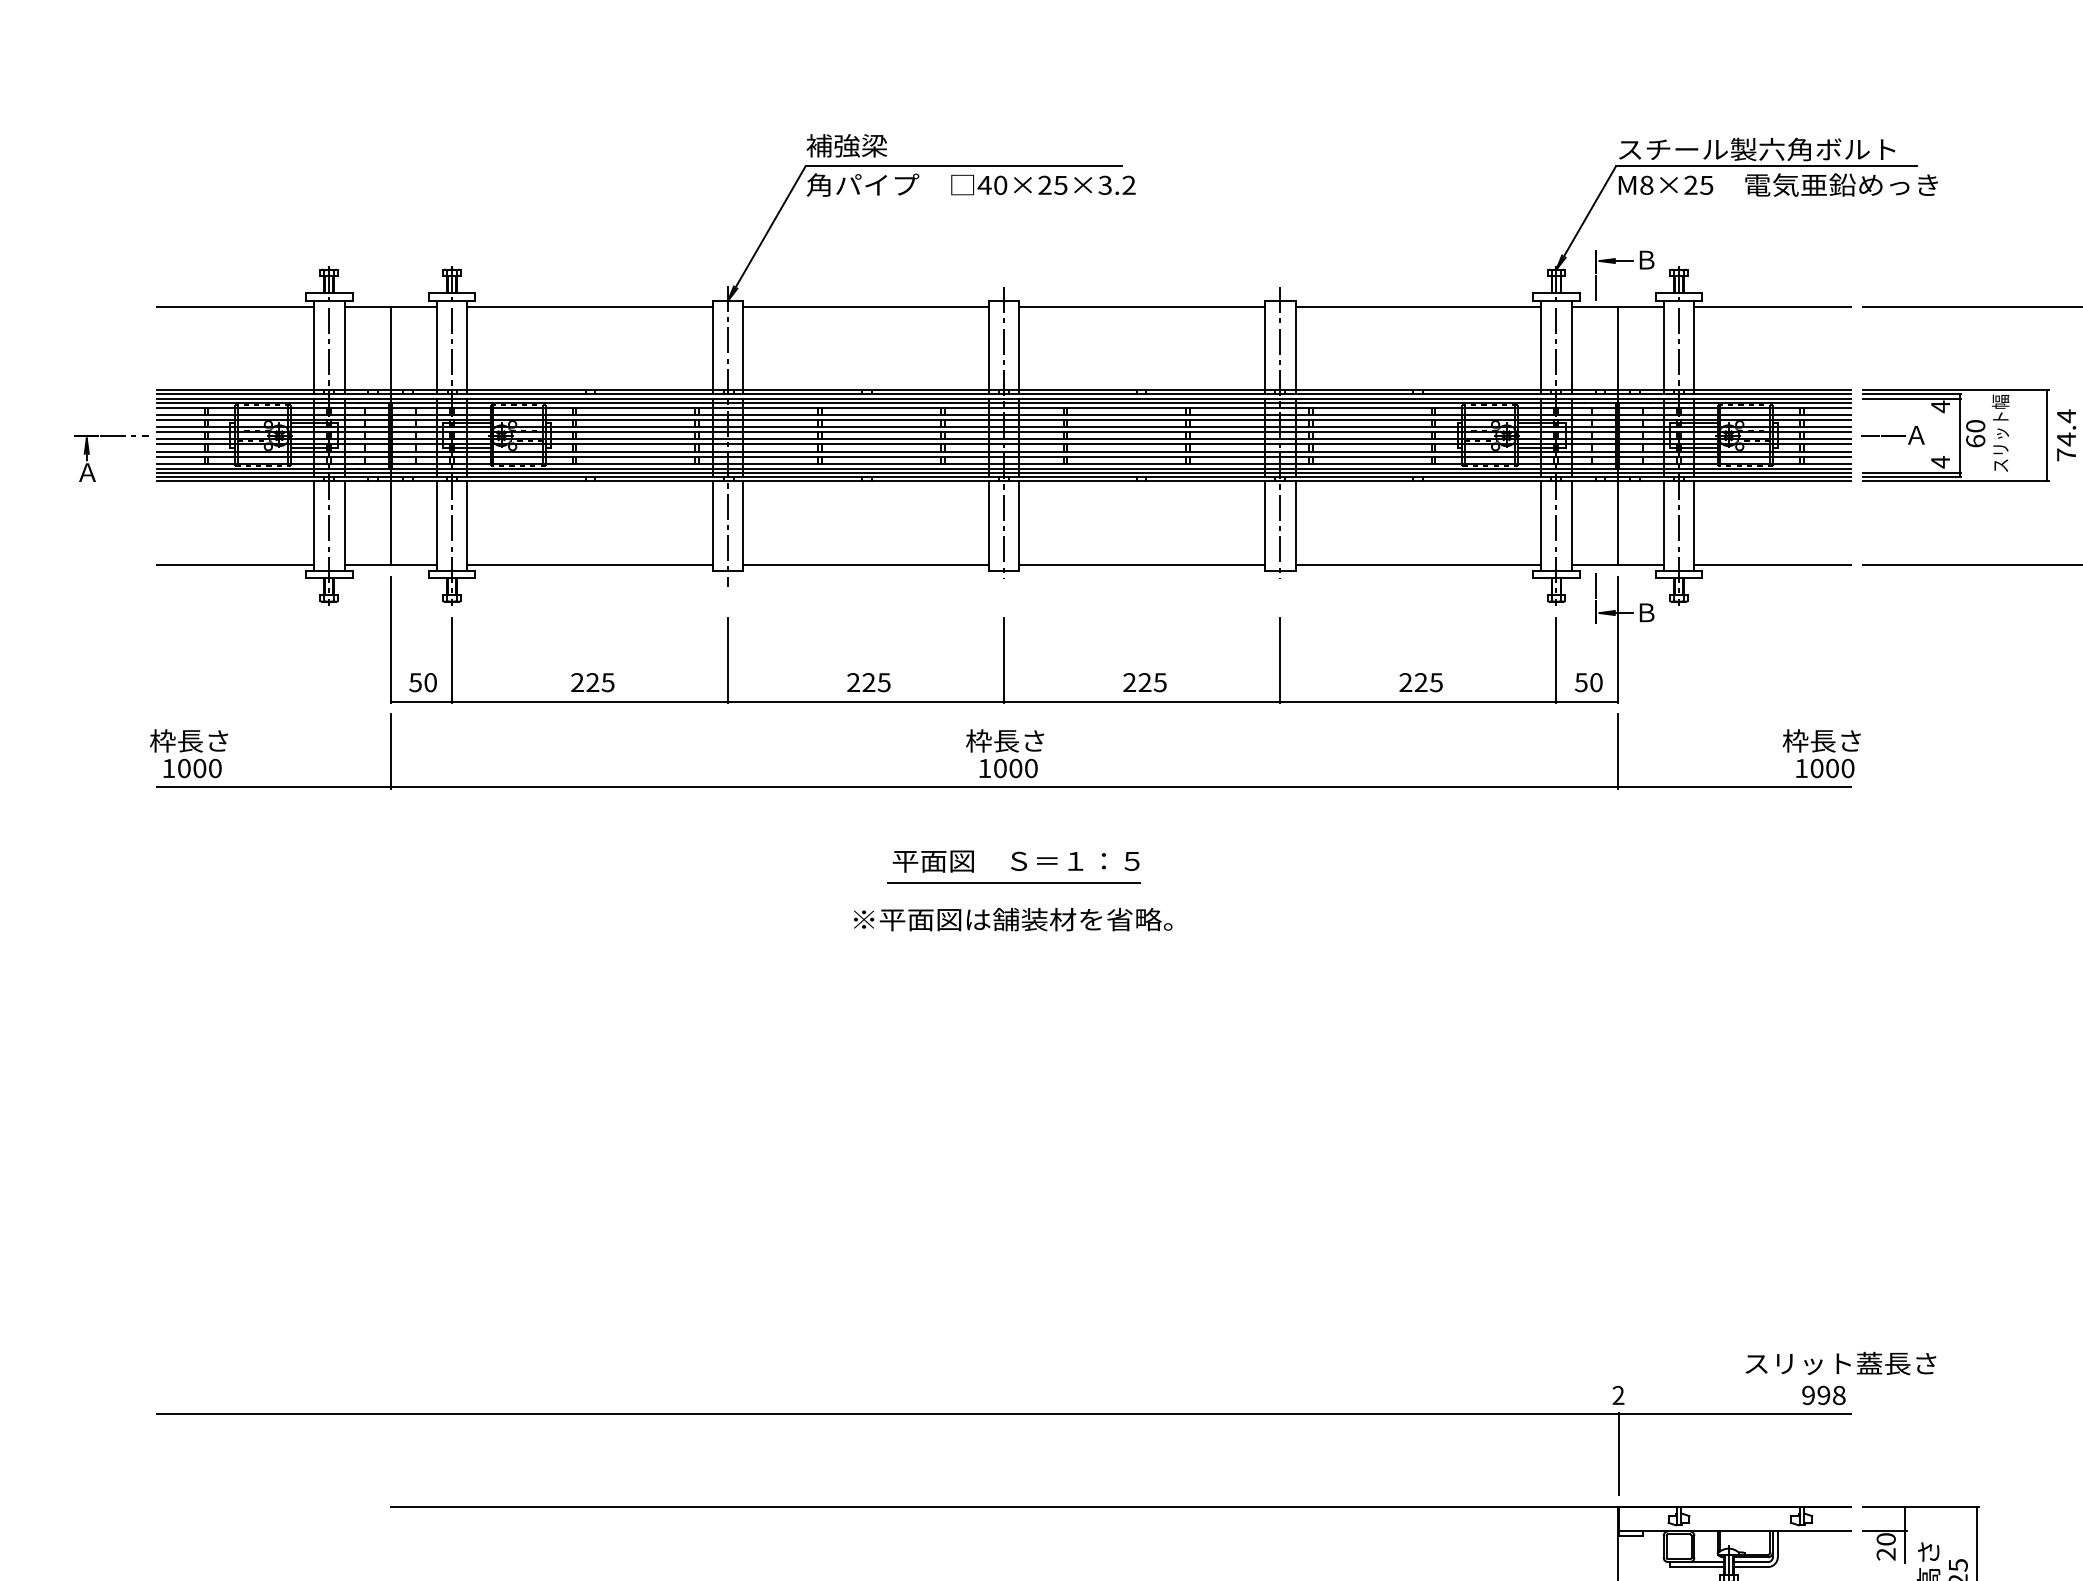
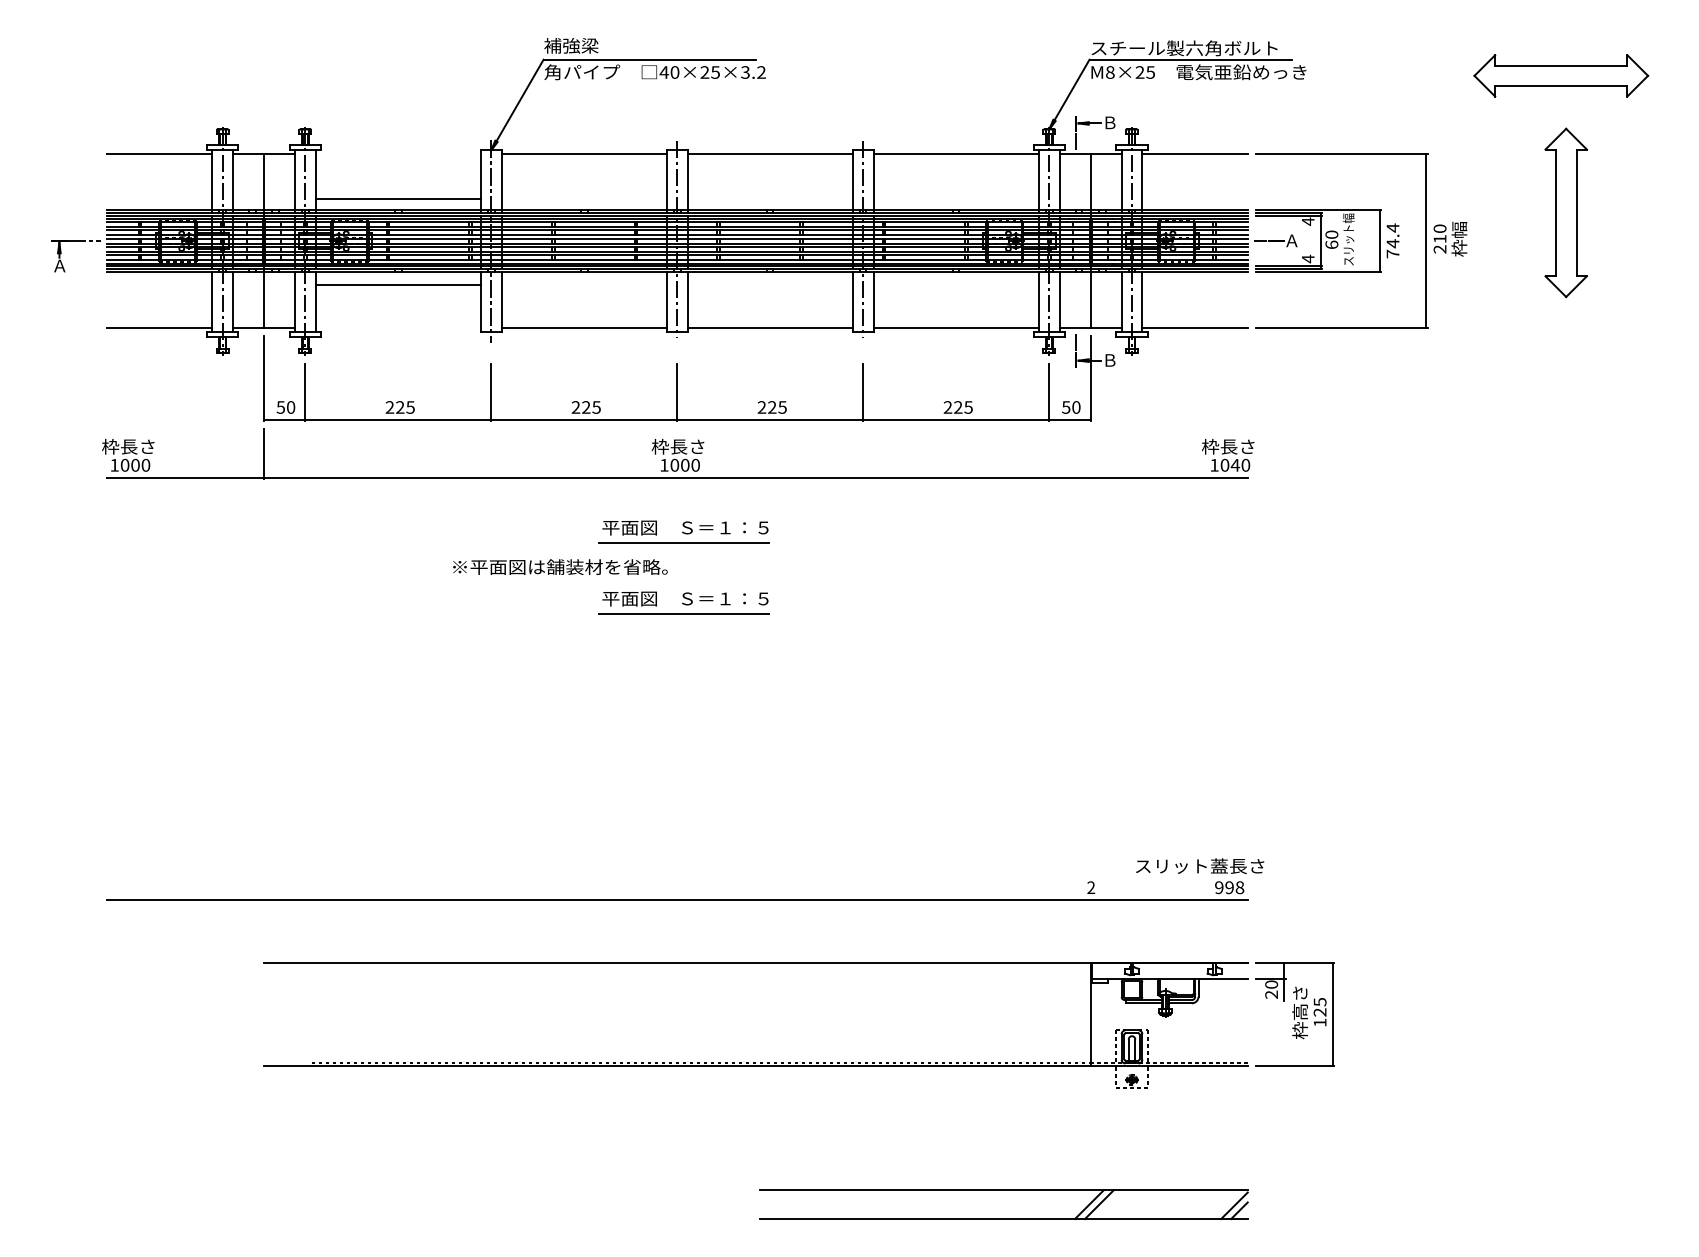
line: (590, 307) -> (398, 199), moved
line: (590, 563) -> (398, 284), moved
line: (1617, 750) -> (1090, 453), removed
text: (1832, 767) -> (1235, 464), 1000 -> 1040
text: (1013, 918) -> (560, 566), moved
part: (1013, 972) -> (683, 602), added
text: (1841, 1362) -> (1200, 865), moved
line: (1618, 1453) -> (1091, 926), removed

